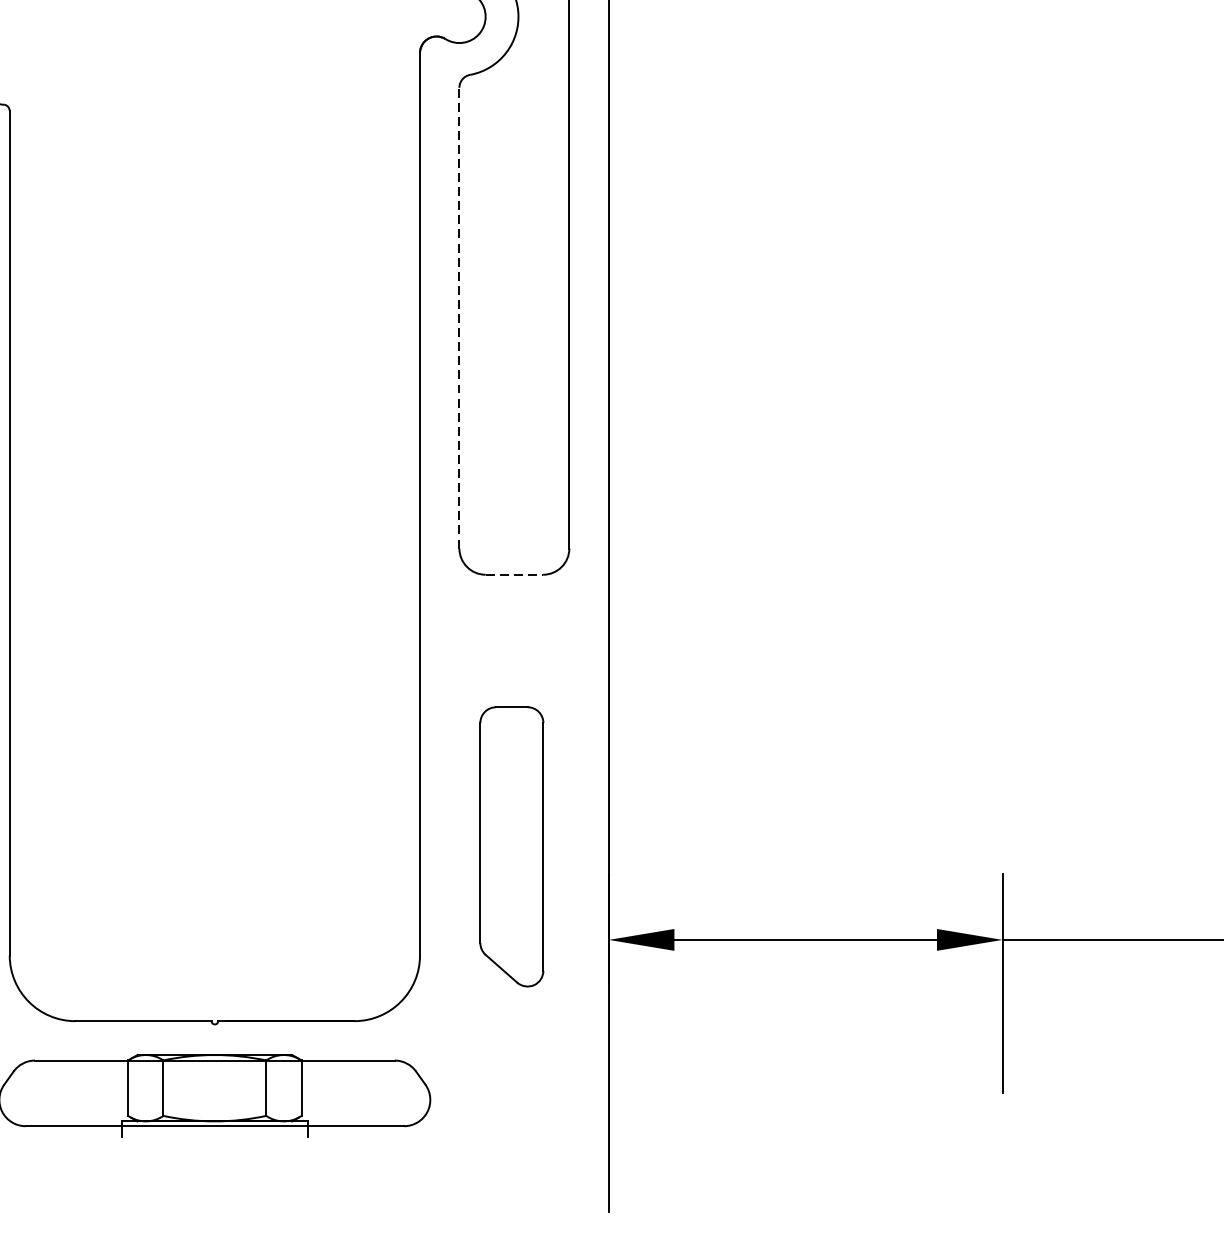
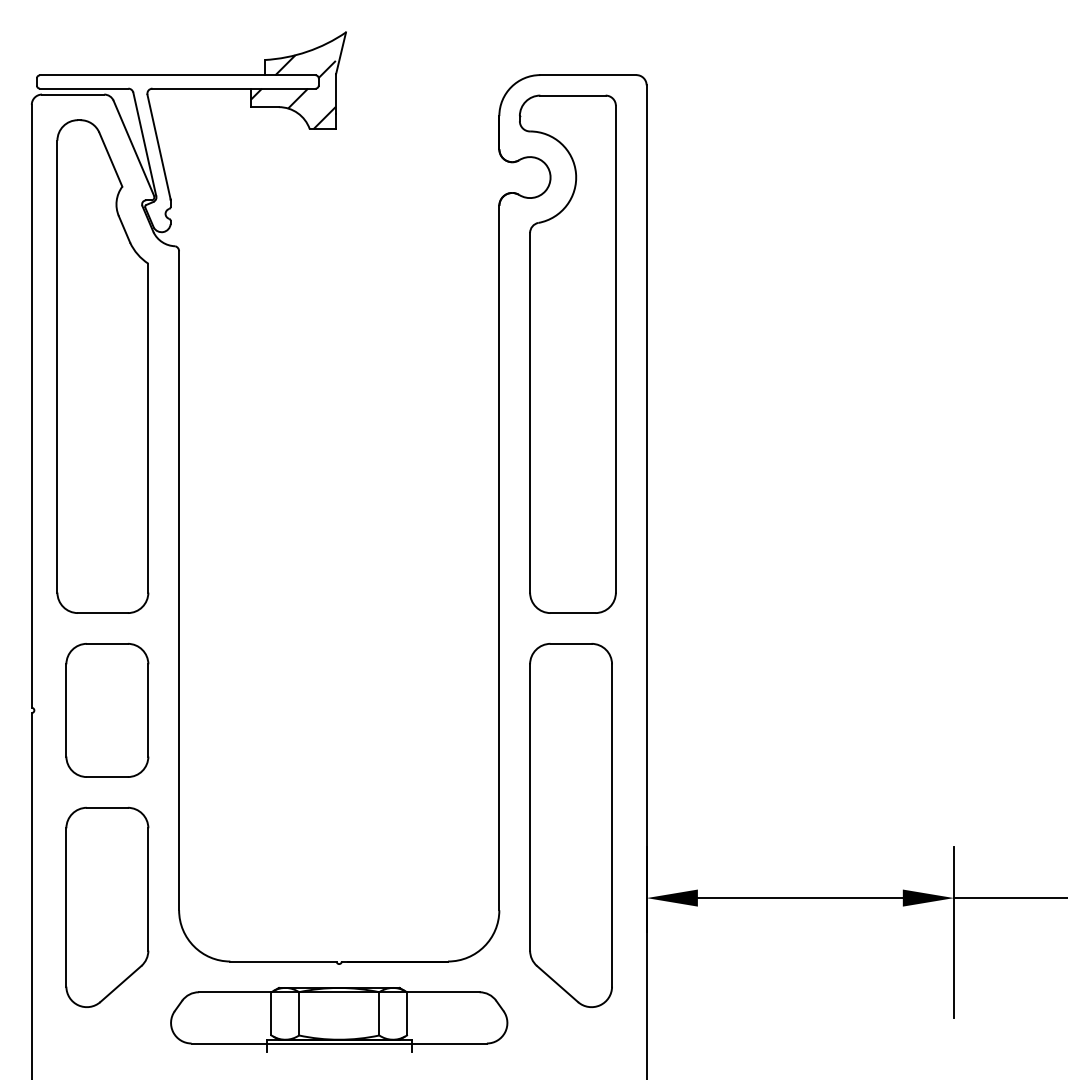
line: (459, 317) -> (530, 412), dashed -> solid
line: (515, 575) -> (573, 613), dashed -> solid
part: (511, 846) -> (570, 825), size x1.67

